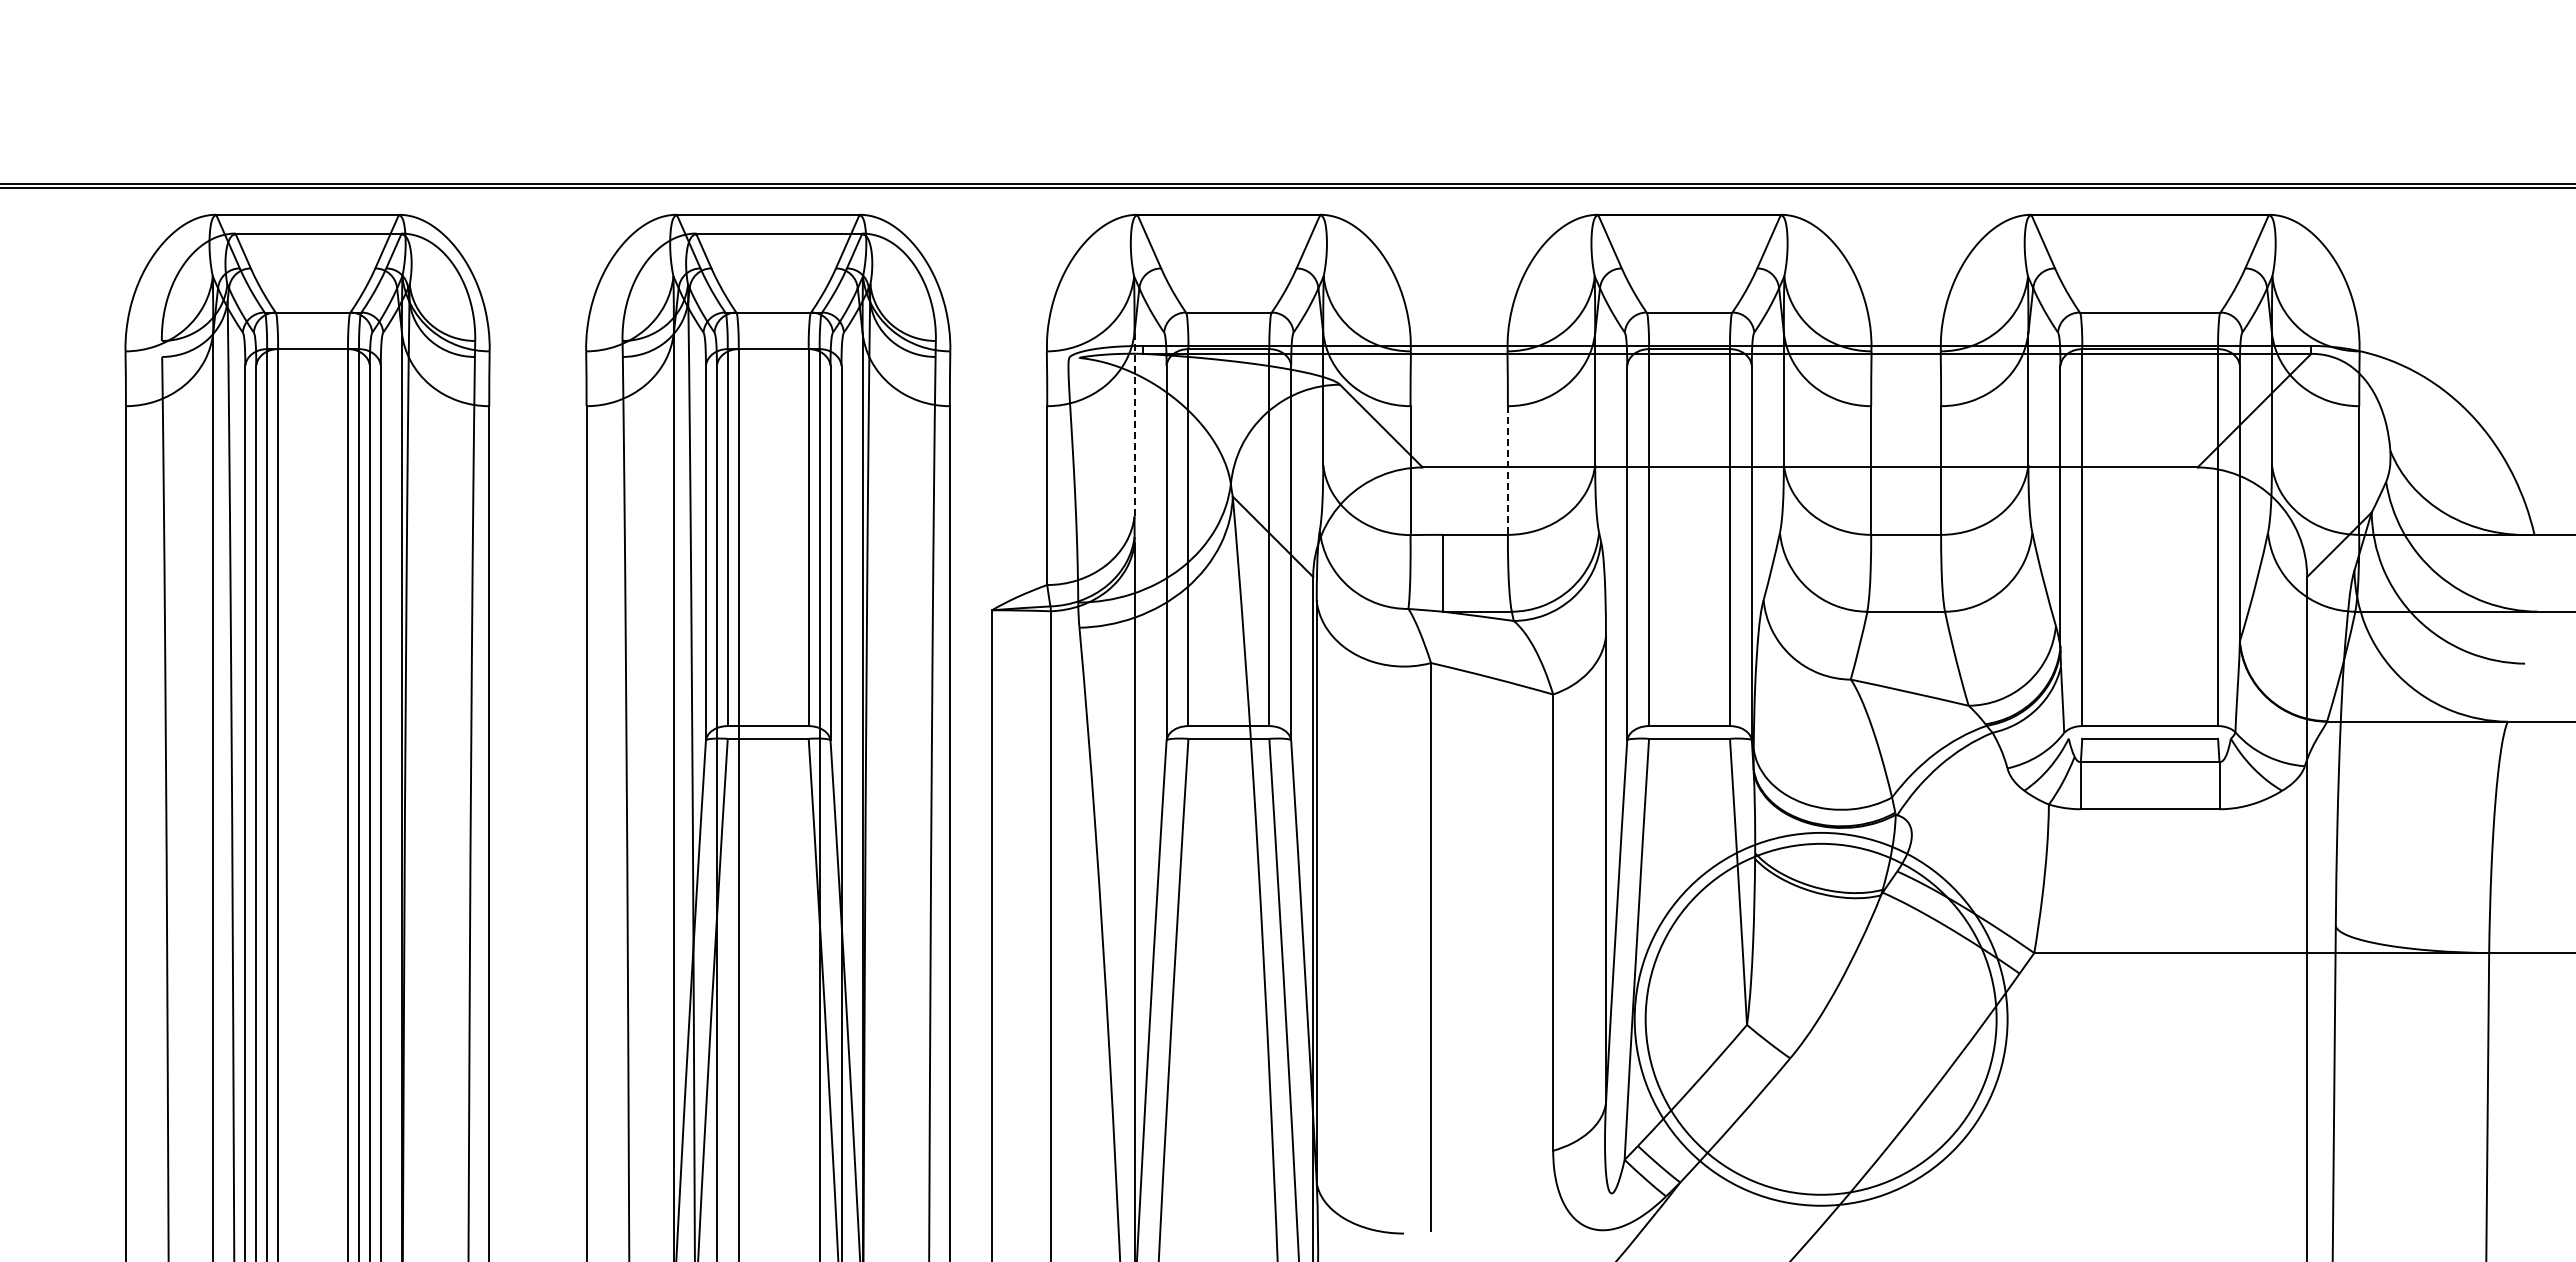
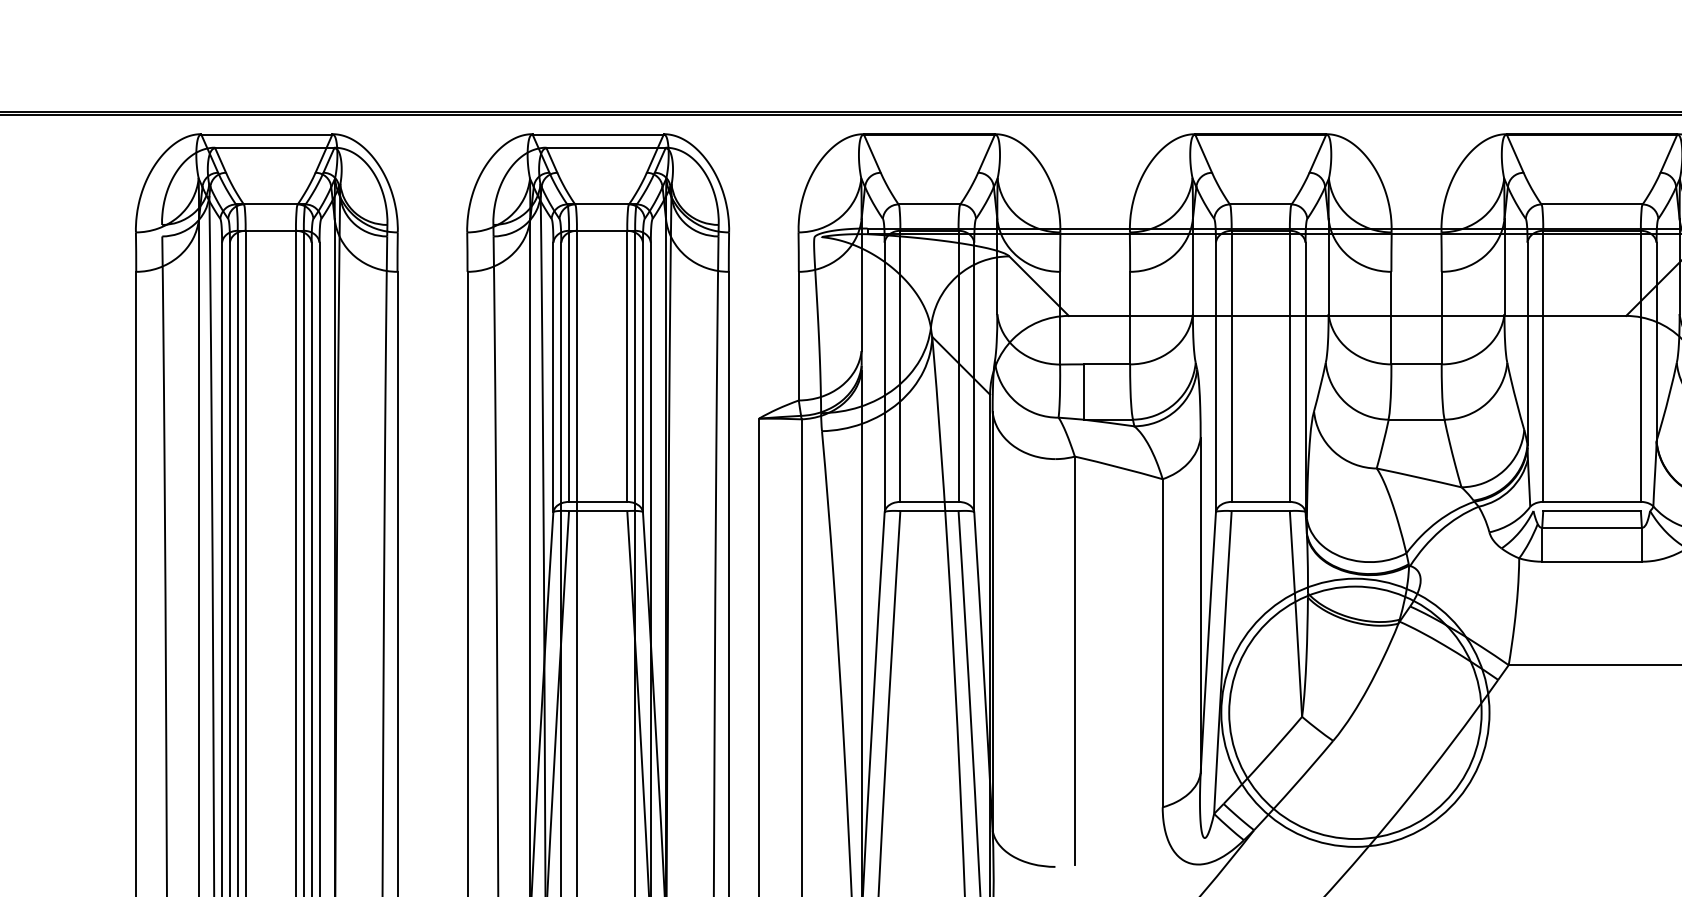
line: (1134, 424) -> (861, 285), dashed -> solid
line: (1507, 471) -> (1129, 318), dashed -> solid

